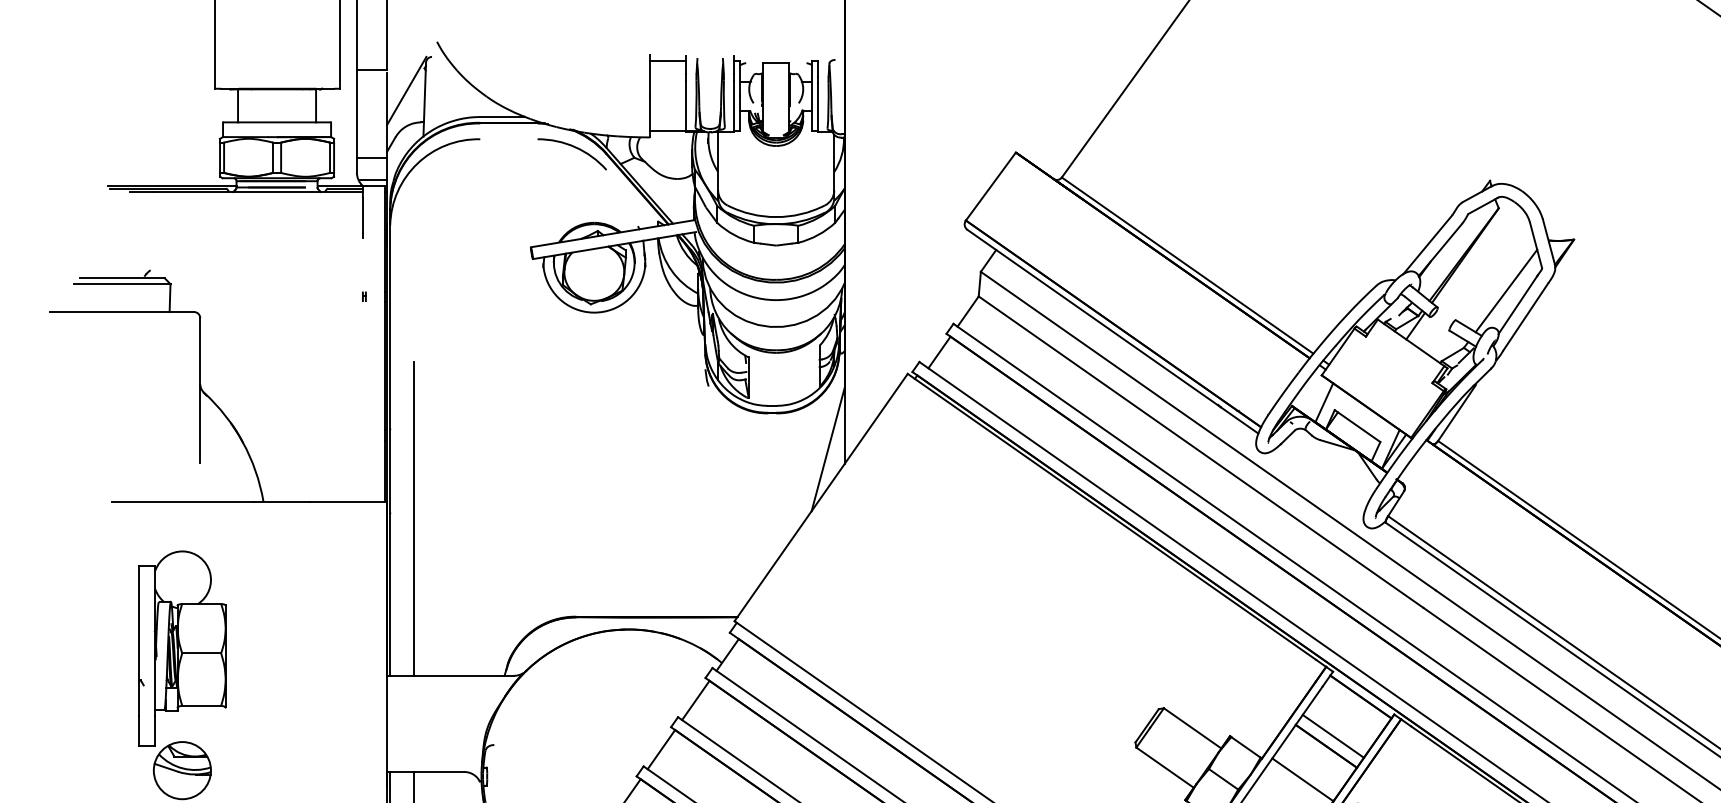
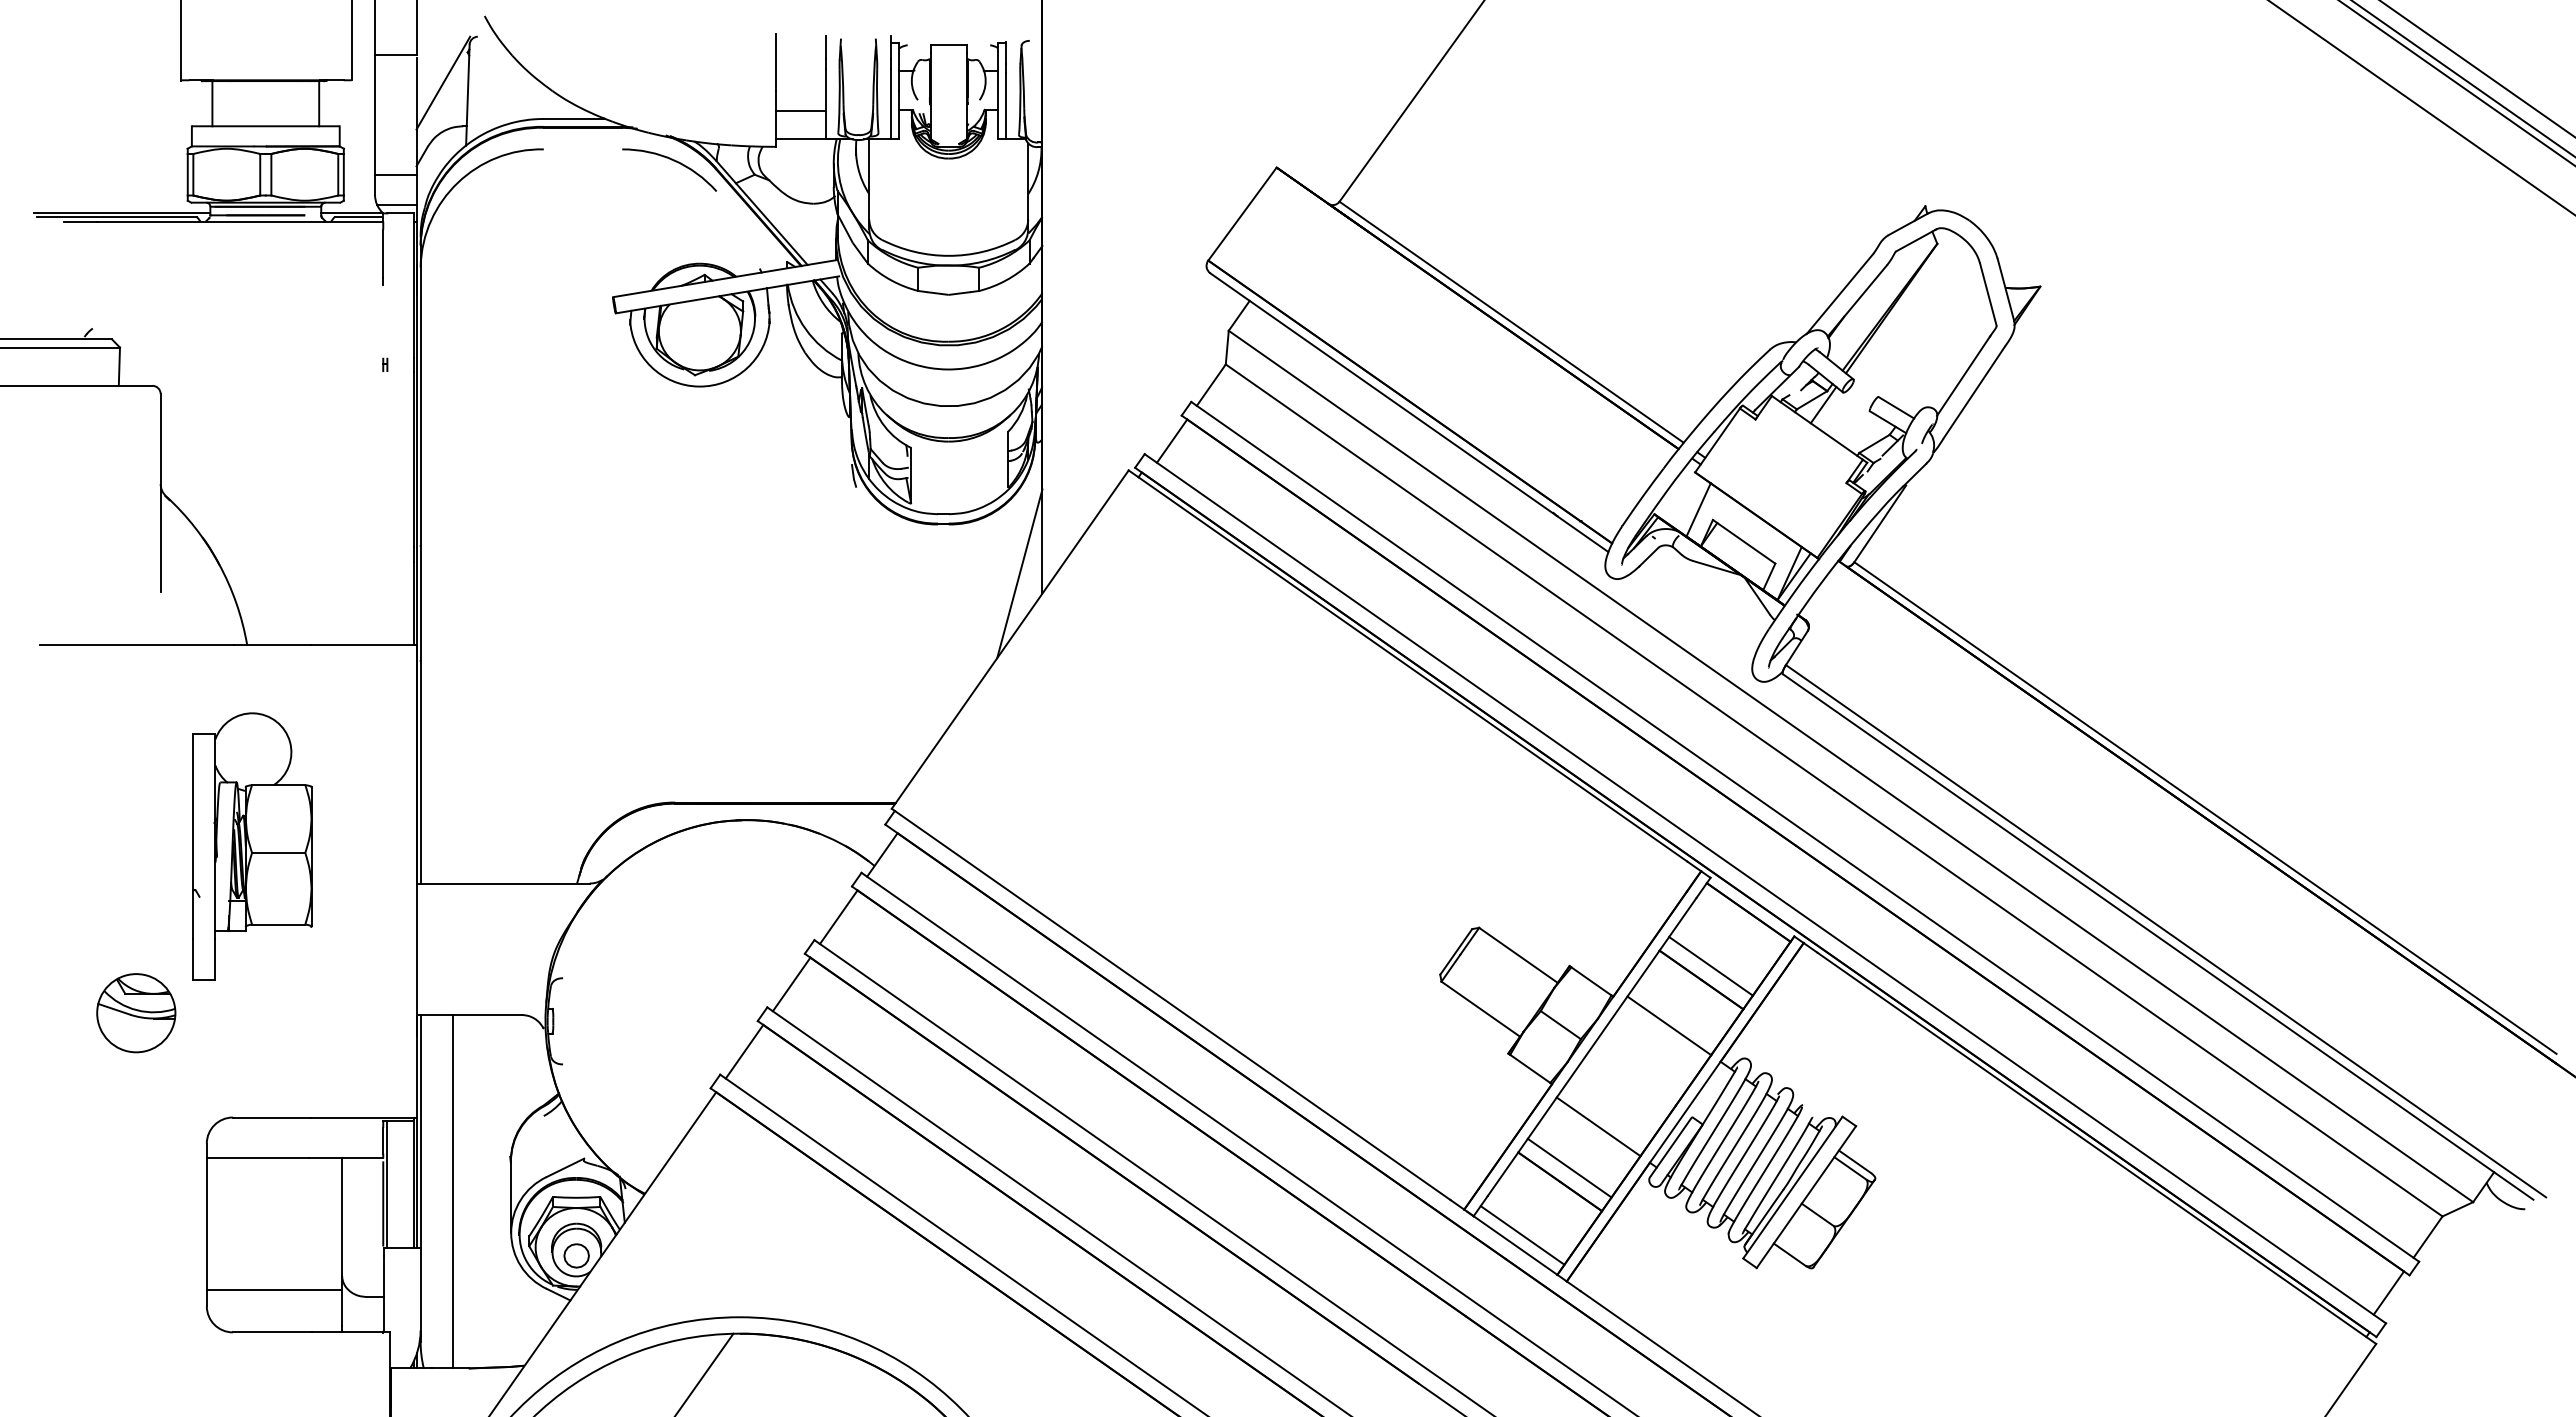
line: (667, 61) -> (800, 110), moved
line: (1506, 290) -> (1947, 356), removed
line: (414, 518) -> (453, 668), removed
part: (182, 648) -> (252, 846), moved

